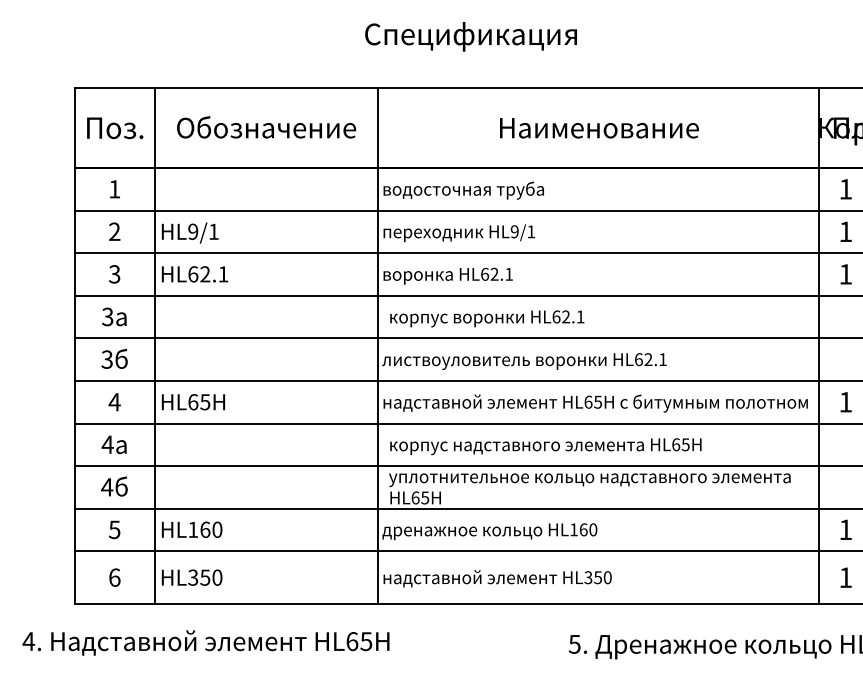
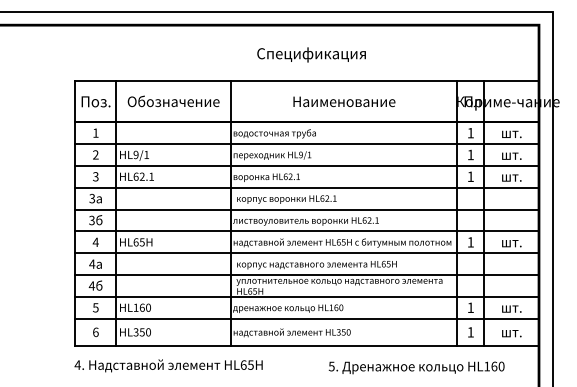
text: (470, 35) -> (311, 54), moved
text: (205, 642) -> (168, 365), moved

